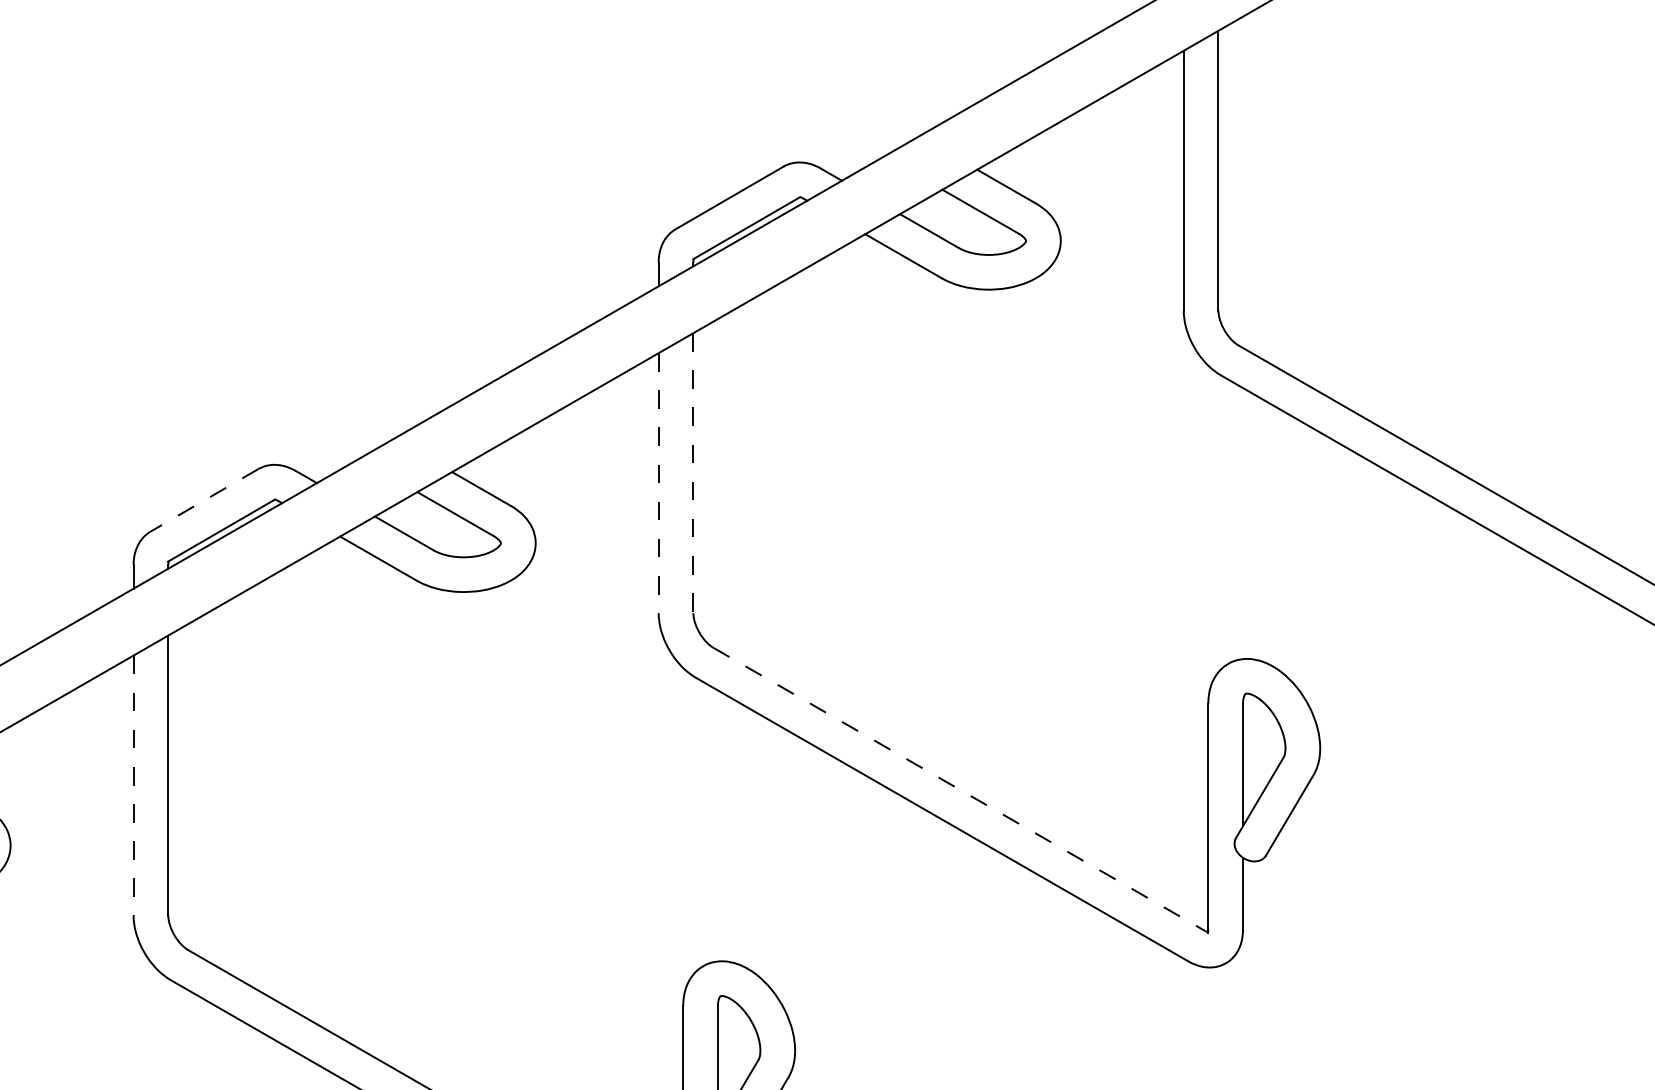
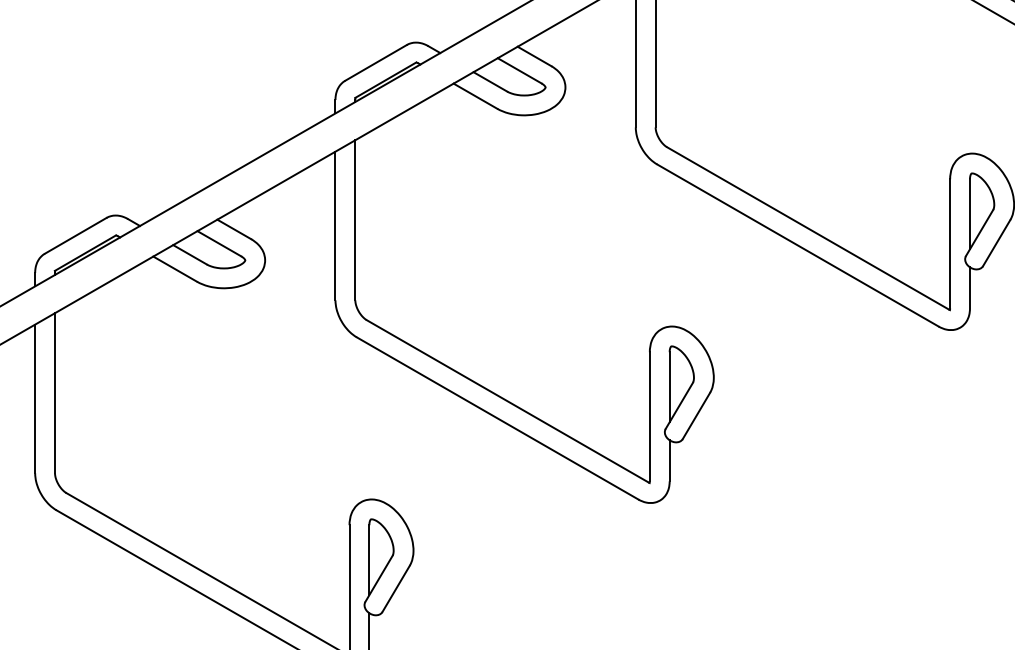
line: (693, 473) -> (355, 220), dashed -> solid
line: (658, 483) -> (335, 226), dashed -> solid
line: (204, 499) -> (75, 235), dashed -> solid
line: (134, 786) -> (35, 399), dashed -> solid
line: (959, 789) -> (507, 401), dashed -> solid

